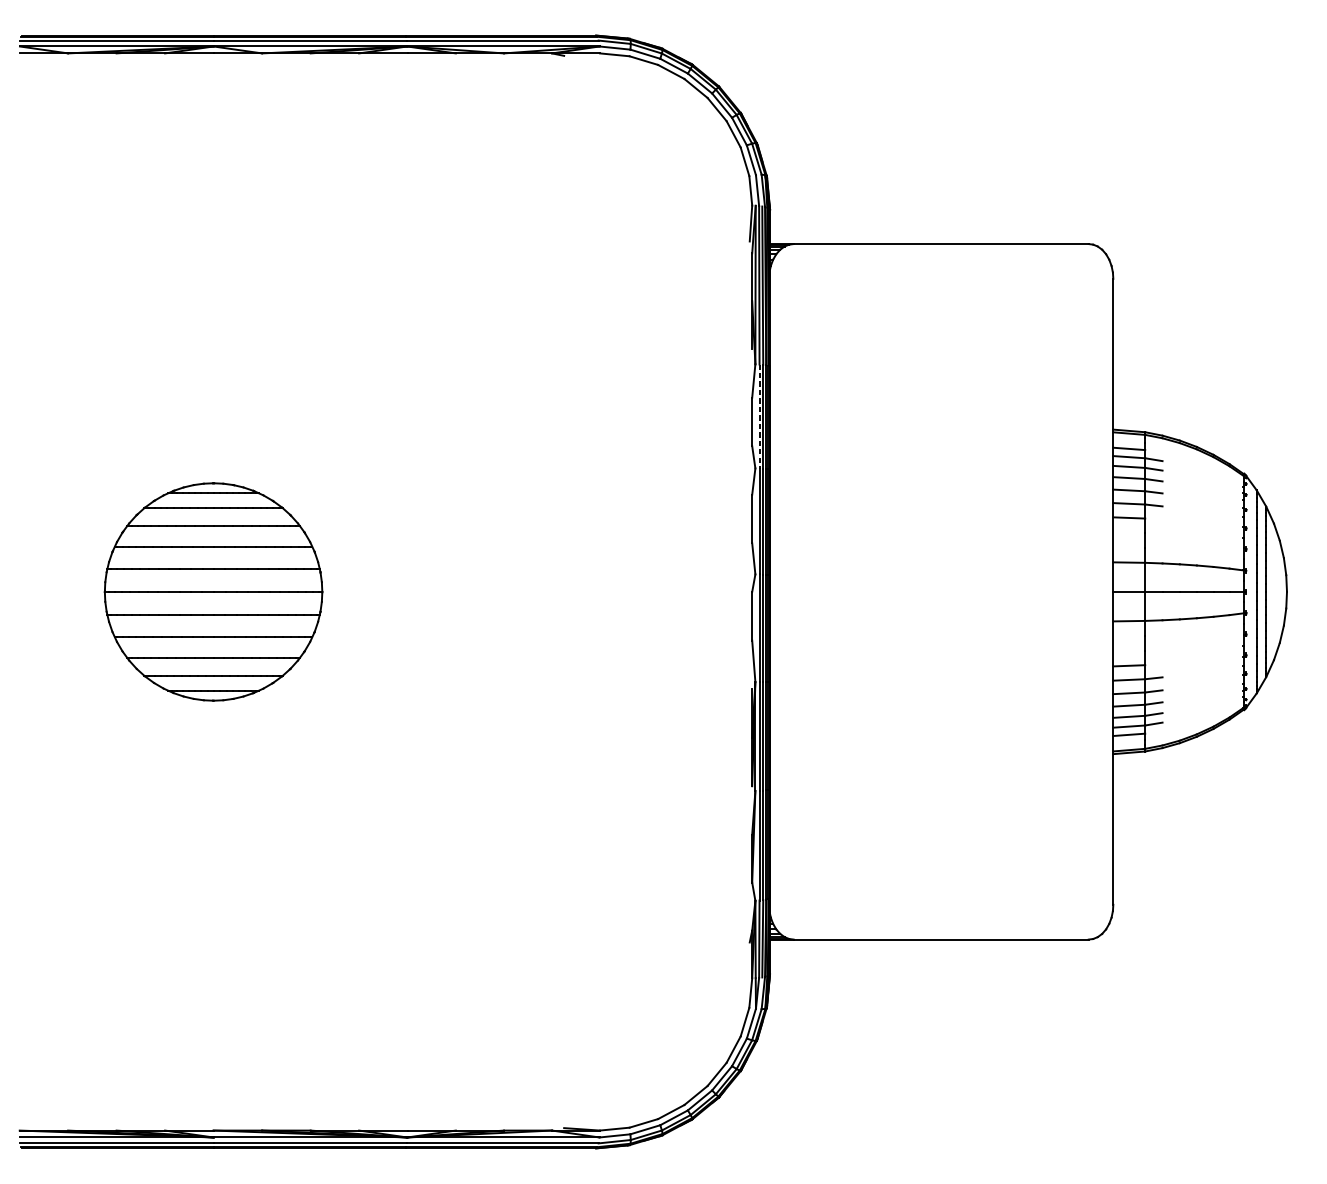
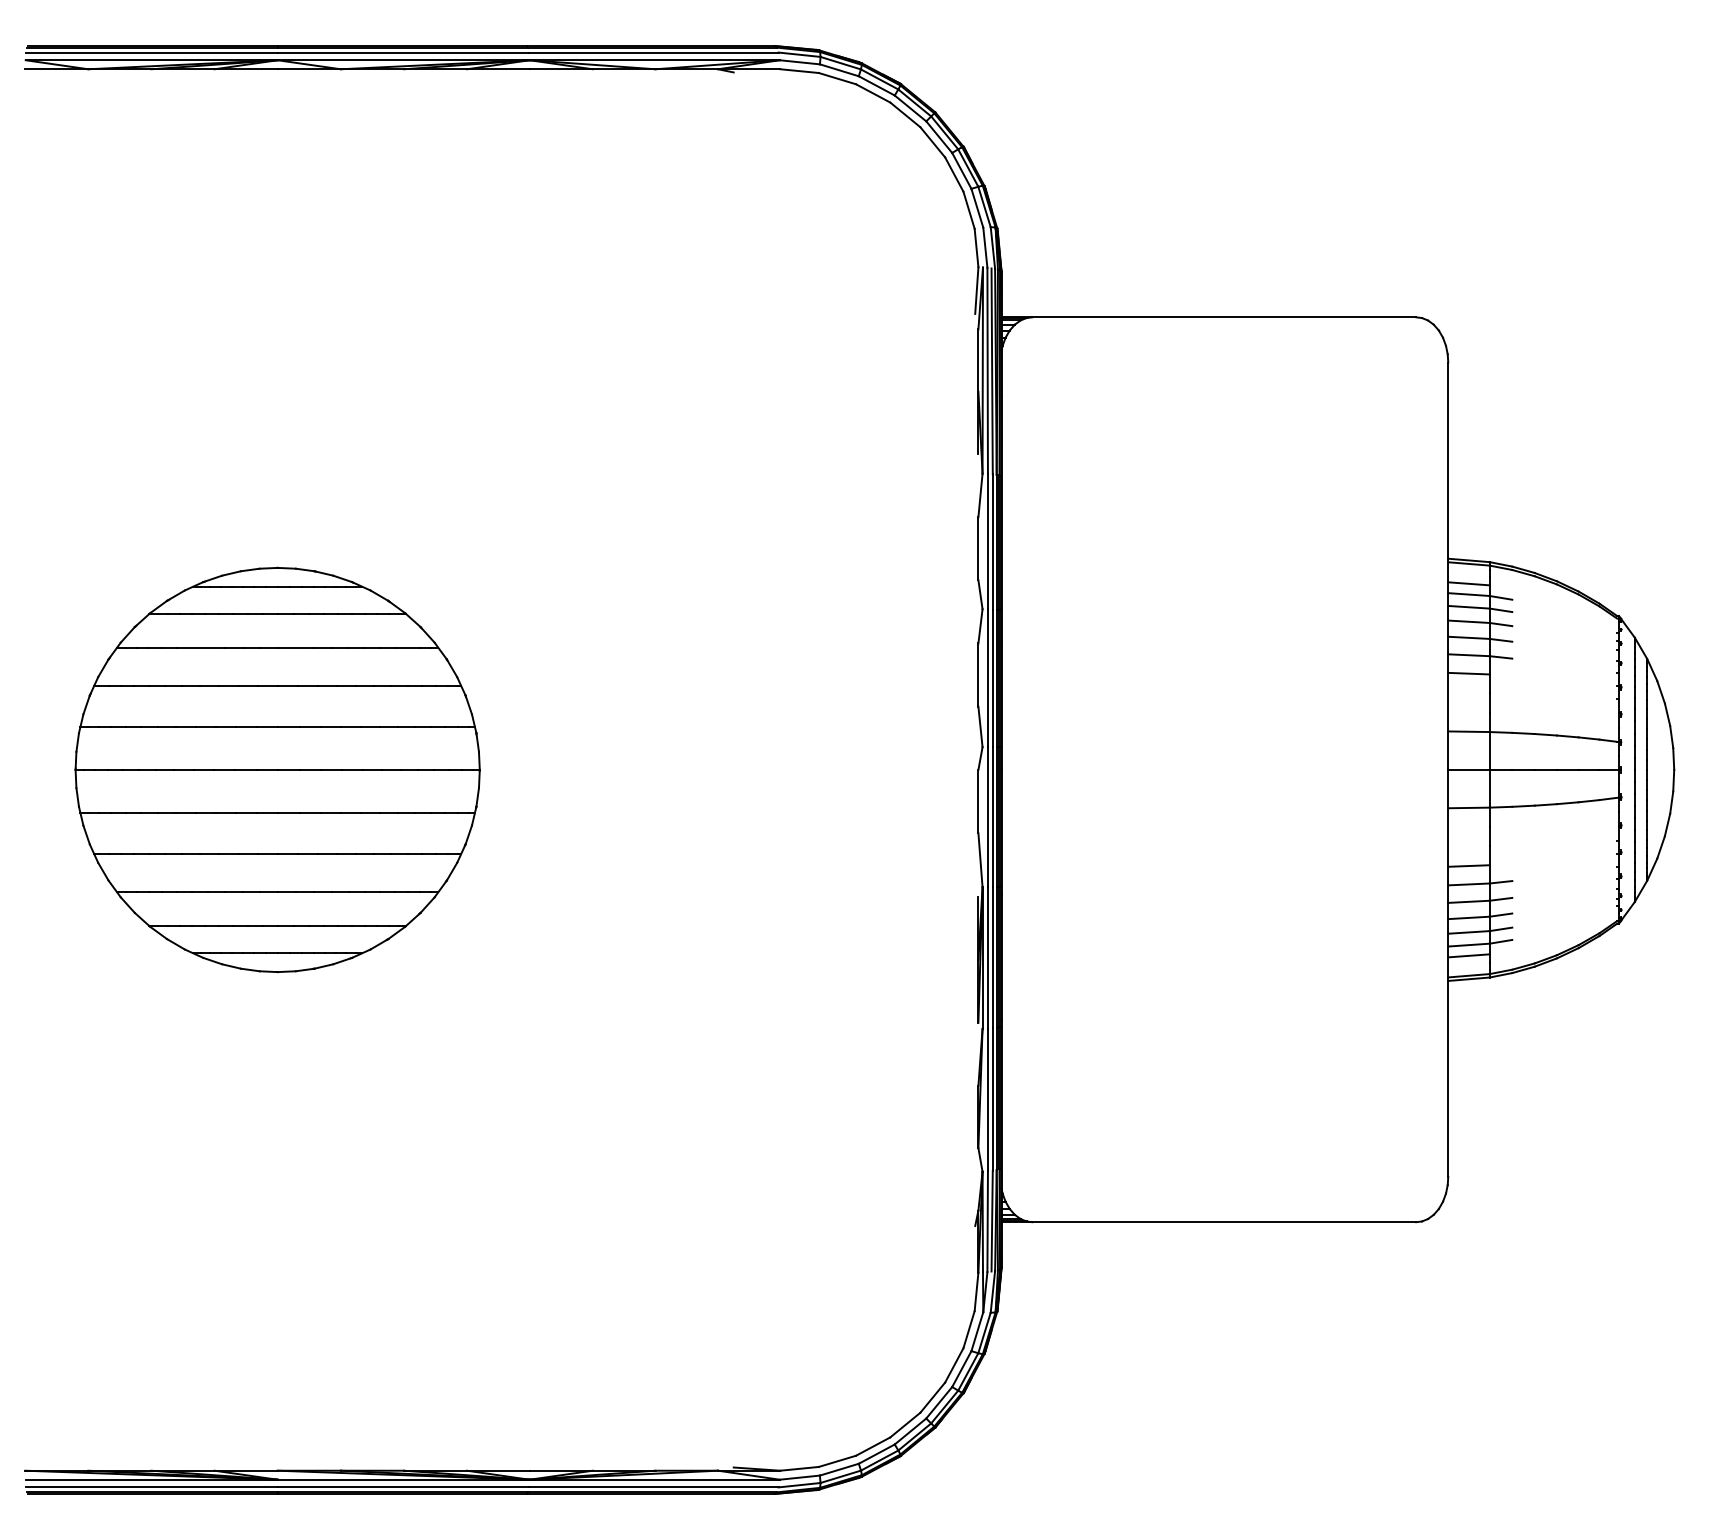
line: (759, 416) -> (987, 541), dashed -> solid
part: (213, 591) -> (277, 769), size x1.43

